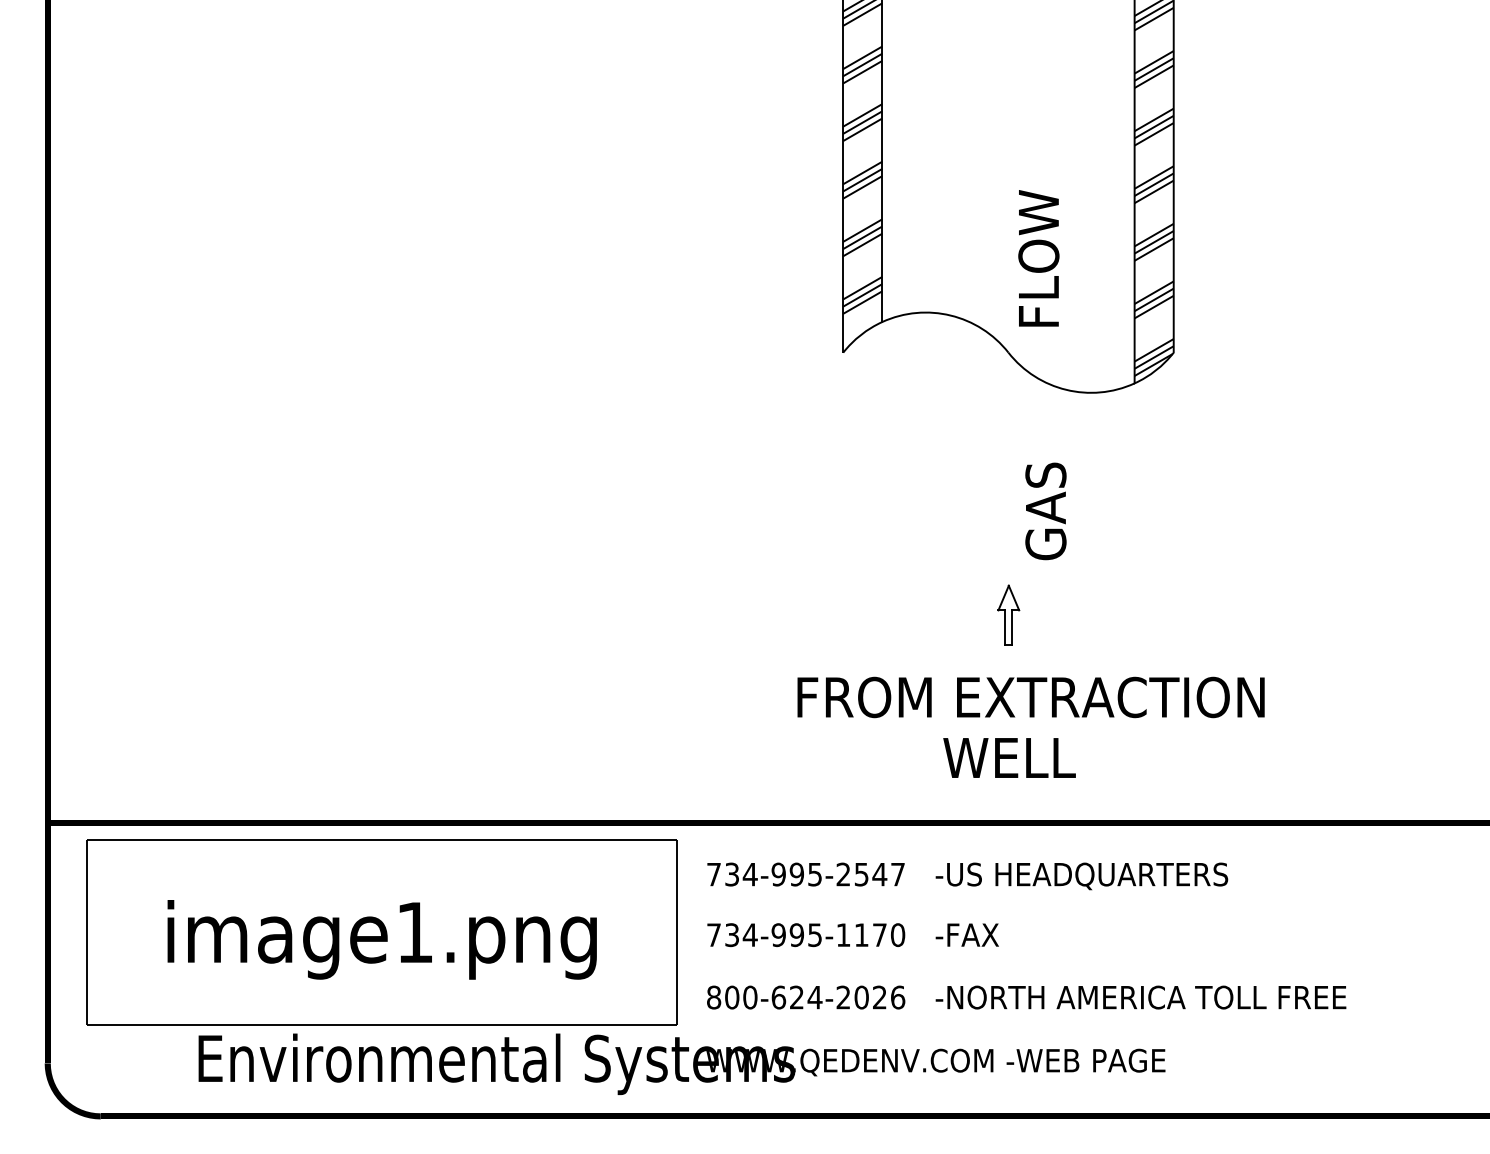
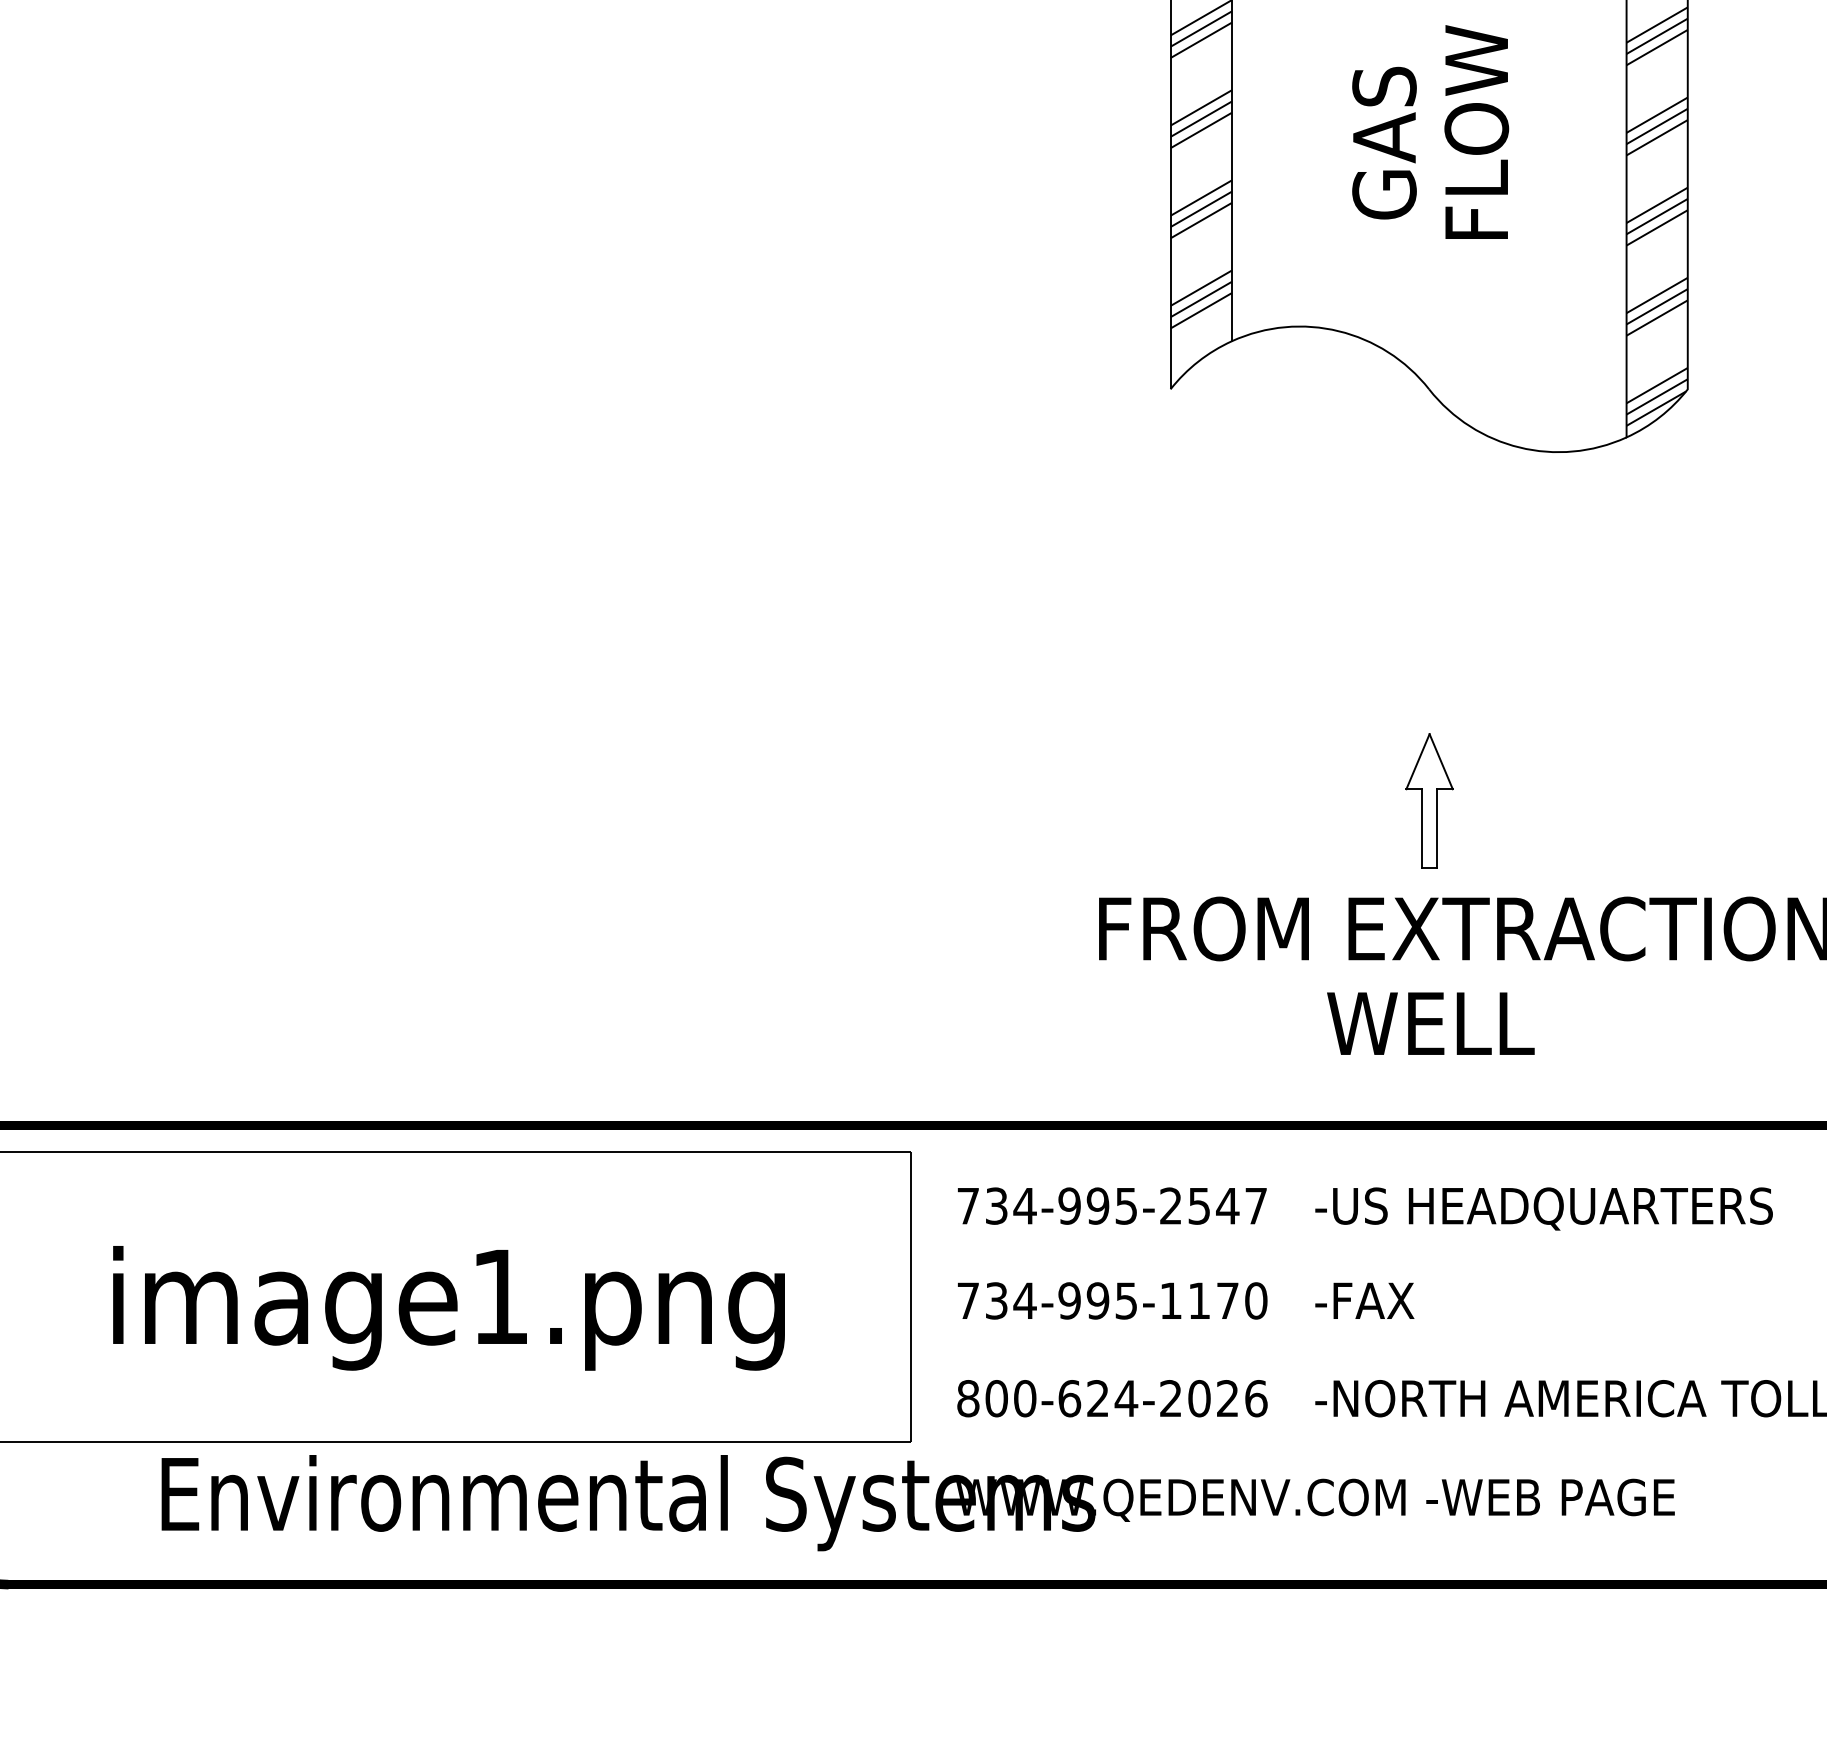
text: (1038, 258) -> (1476, 132), moved
text: (1045, 511) -> (1383, 143), moved
part: (1008, 615) -> (1429, 800), size x1.43

